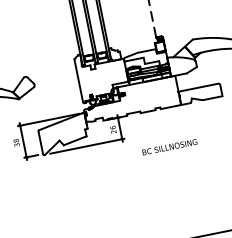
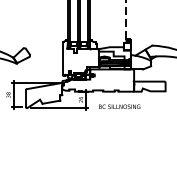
text: (169, 146) -> (119, 106), moved

